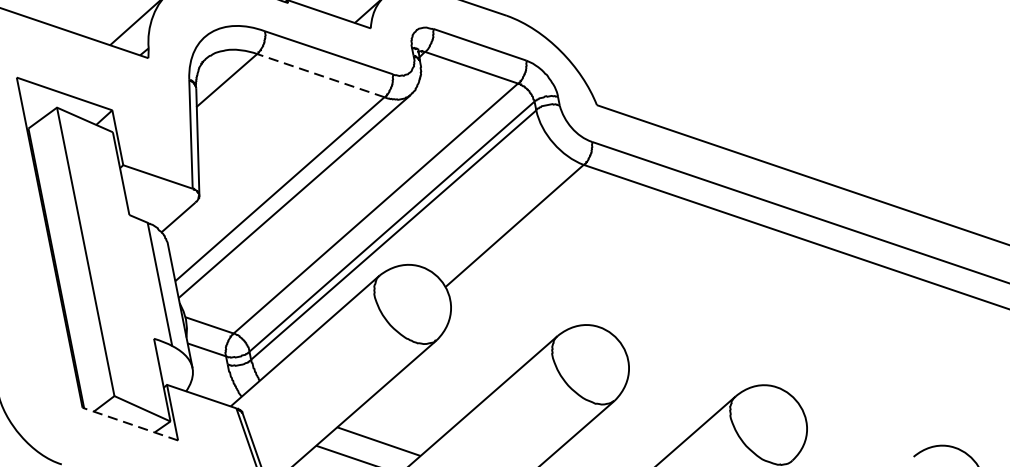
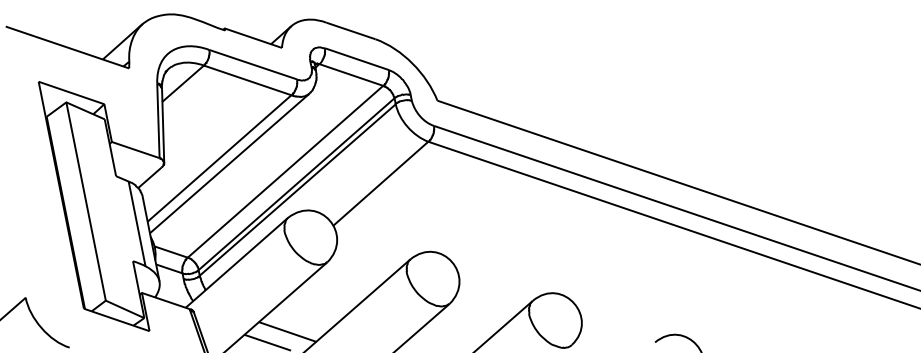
line: (320, 75) -> (247, 80), dashed -> solid
line: (129, 423) -> (116, 319), dashed -> solid

